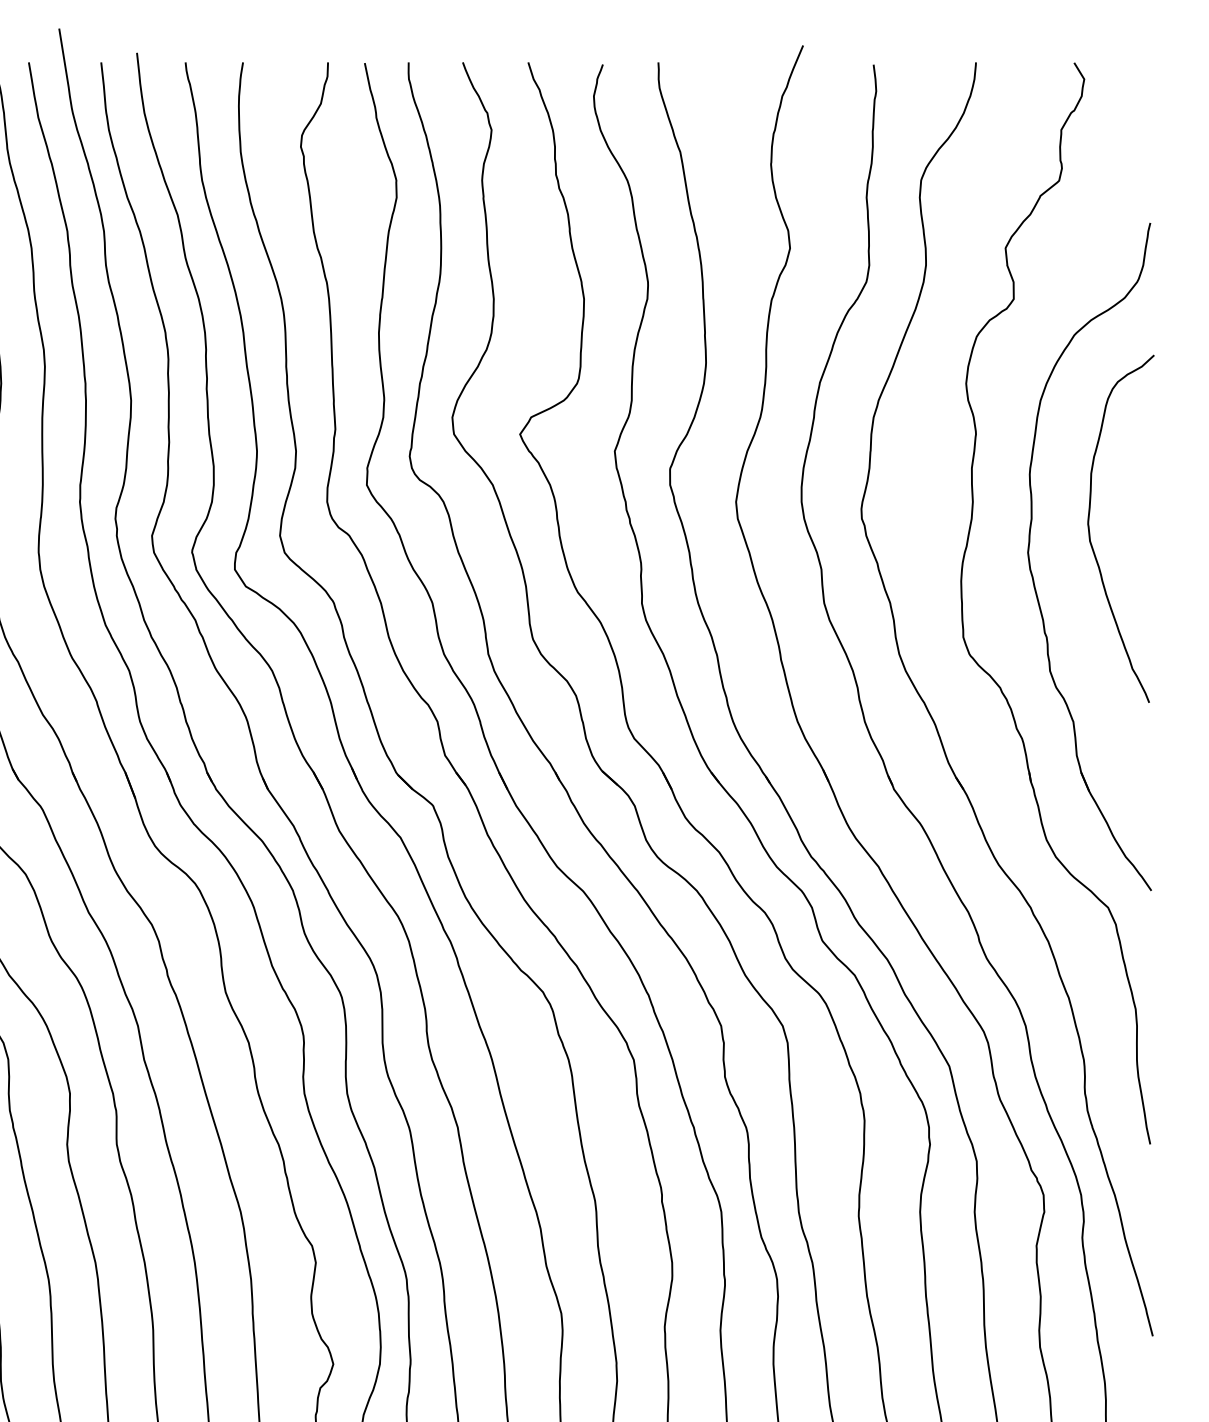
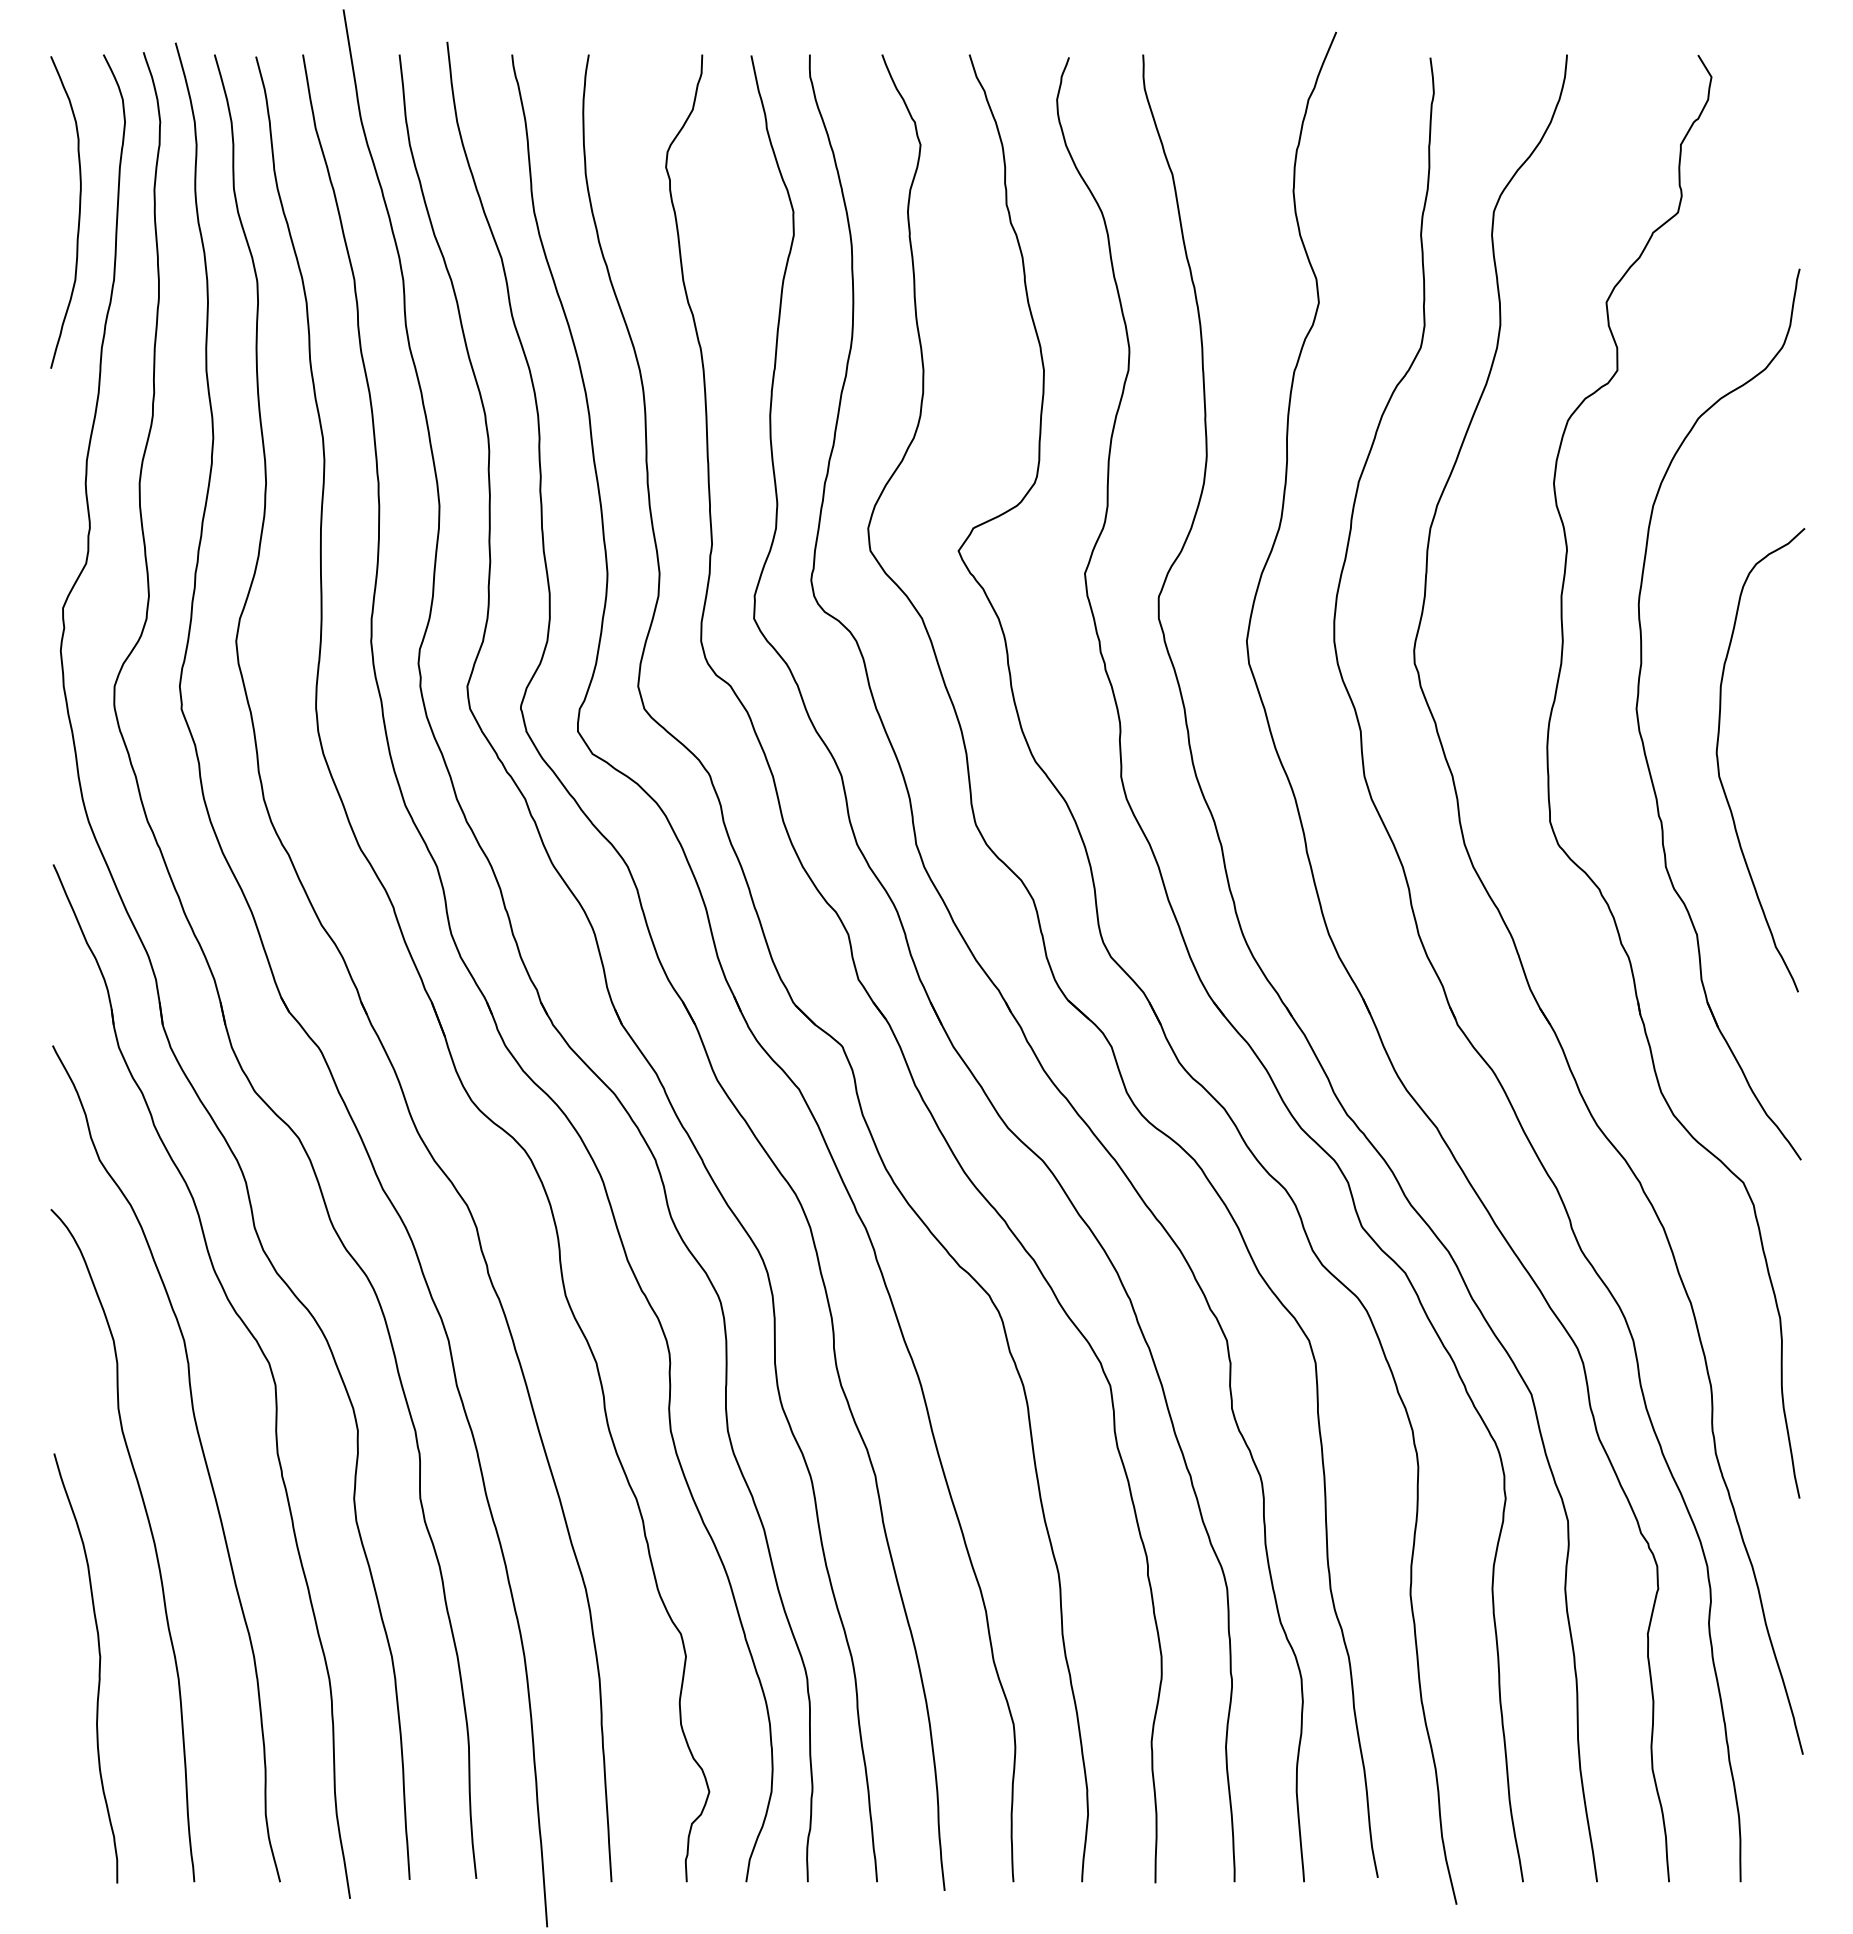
curve: (1090, 533) -> (1719, 766), moved

